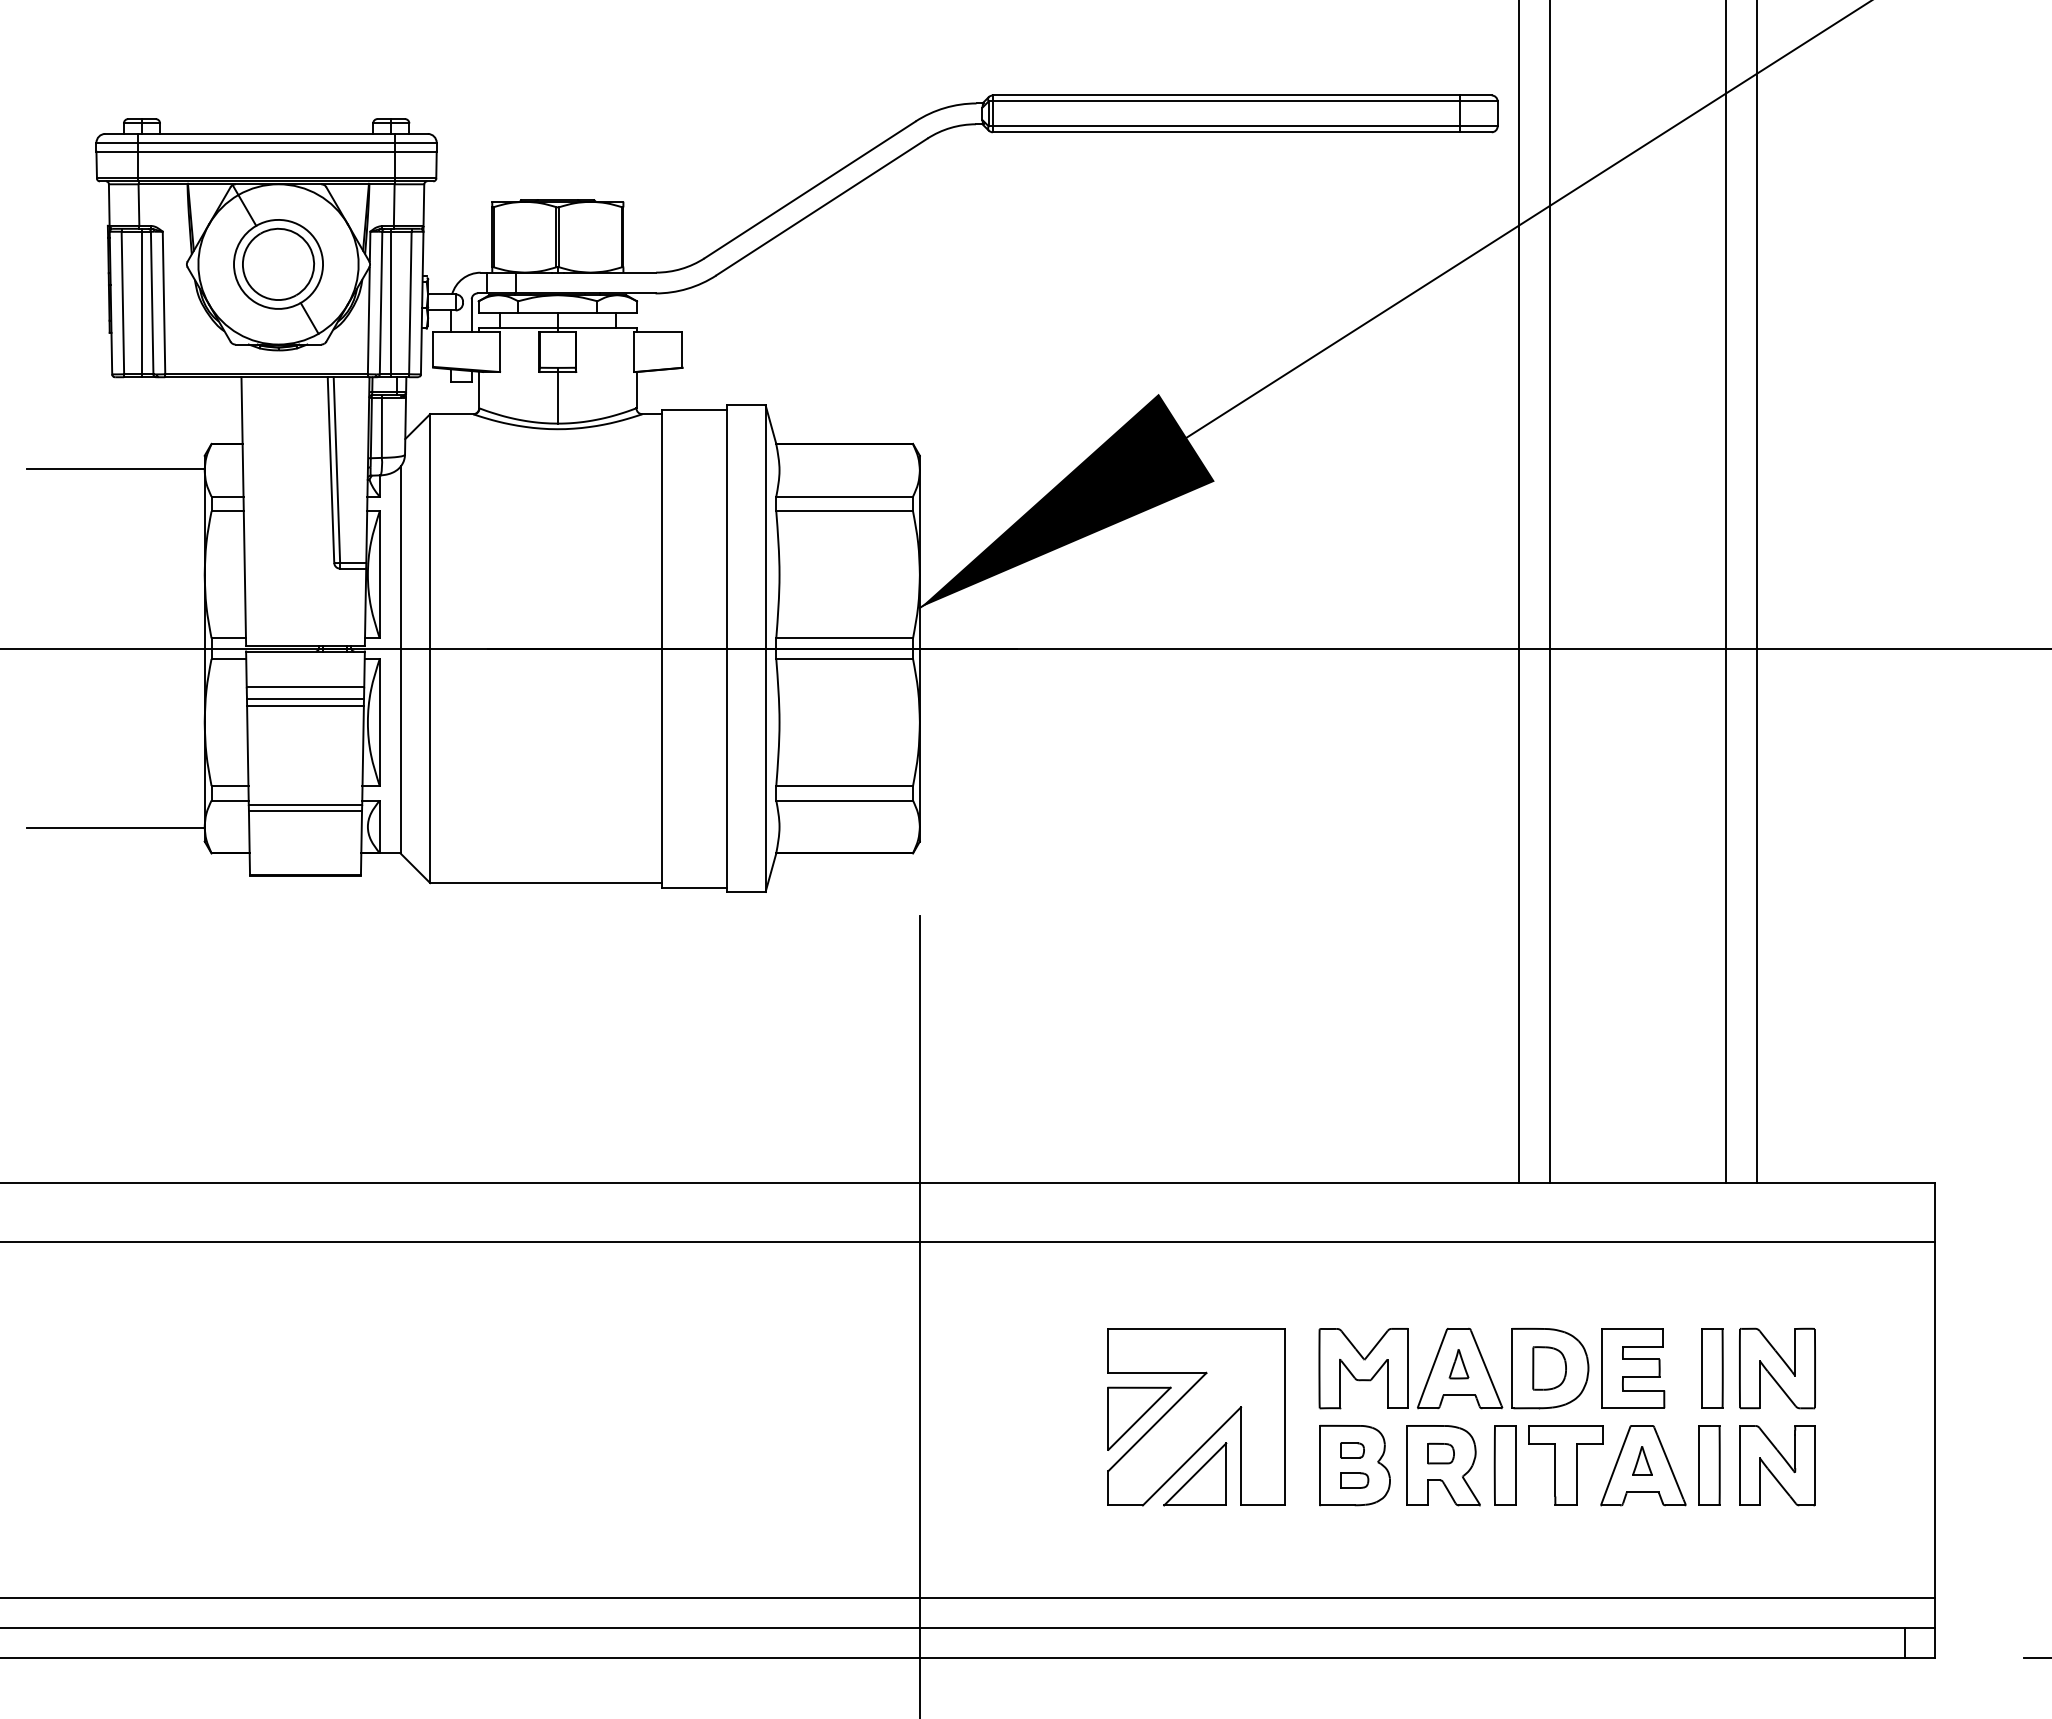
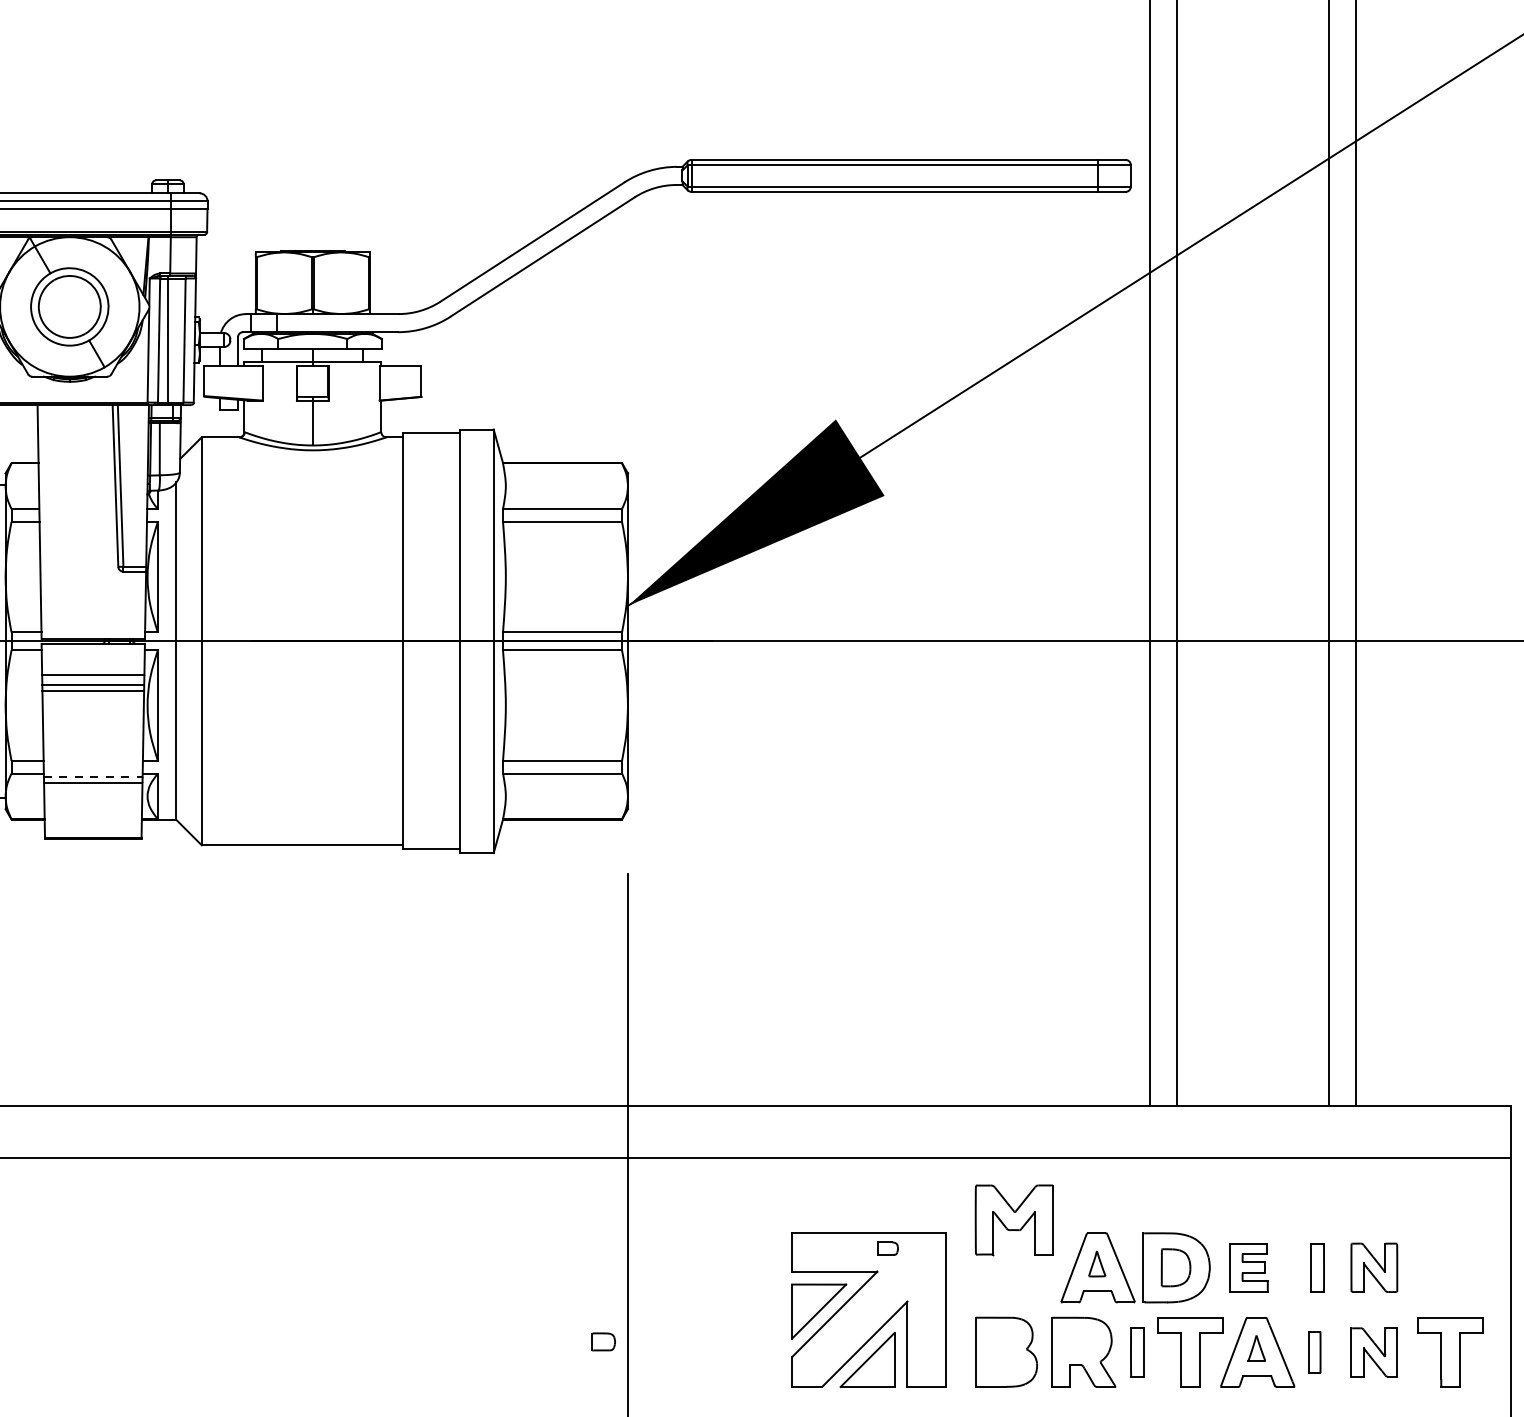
line: (305, 804) -> (93, 776), solid -> dashed
part: (1363, 1368) -> (1014, 1219), moved
part: (1633, 1368) -> (1249, 1267), size x0.7
part: (1712, 1368) -> (1317, 1267), size x0.7
part: (1777, 1368) -> (1374, 1267), size x0.7
part: (1352, 1450) -> (887, 1248), moved
part: (1440, 1453) -> (603, 1341), moved
part: (1504, 1465) -> (1136, 1352), size x0.7
part: (1709, 1465) -> (1315, 1352), size x0.6
part: (1777, 1465) -> (1374, 1352), size x0.7
part: (1864, 1465) -> (1450, 1352), added
part: (1354, 1480) -> (1006, 1365), removed

